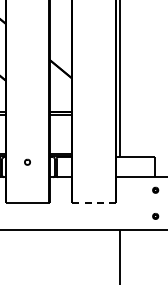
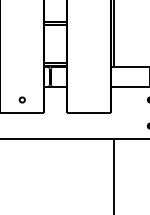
part: (27, 161) -> (22, 99), moved
line: (94, 203) -> (89, 113), dashed -> solid

